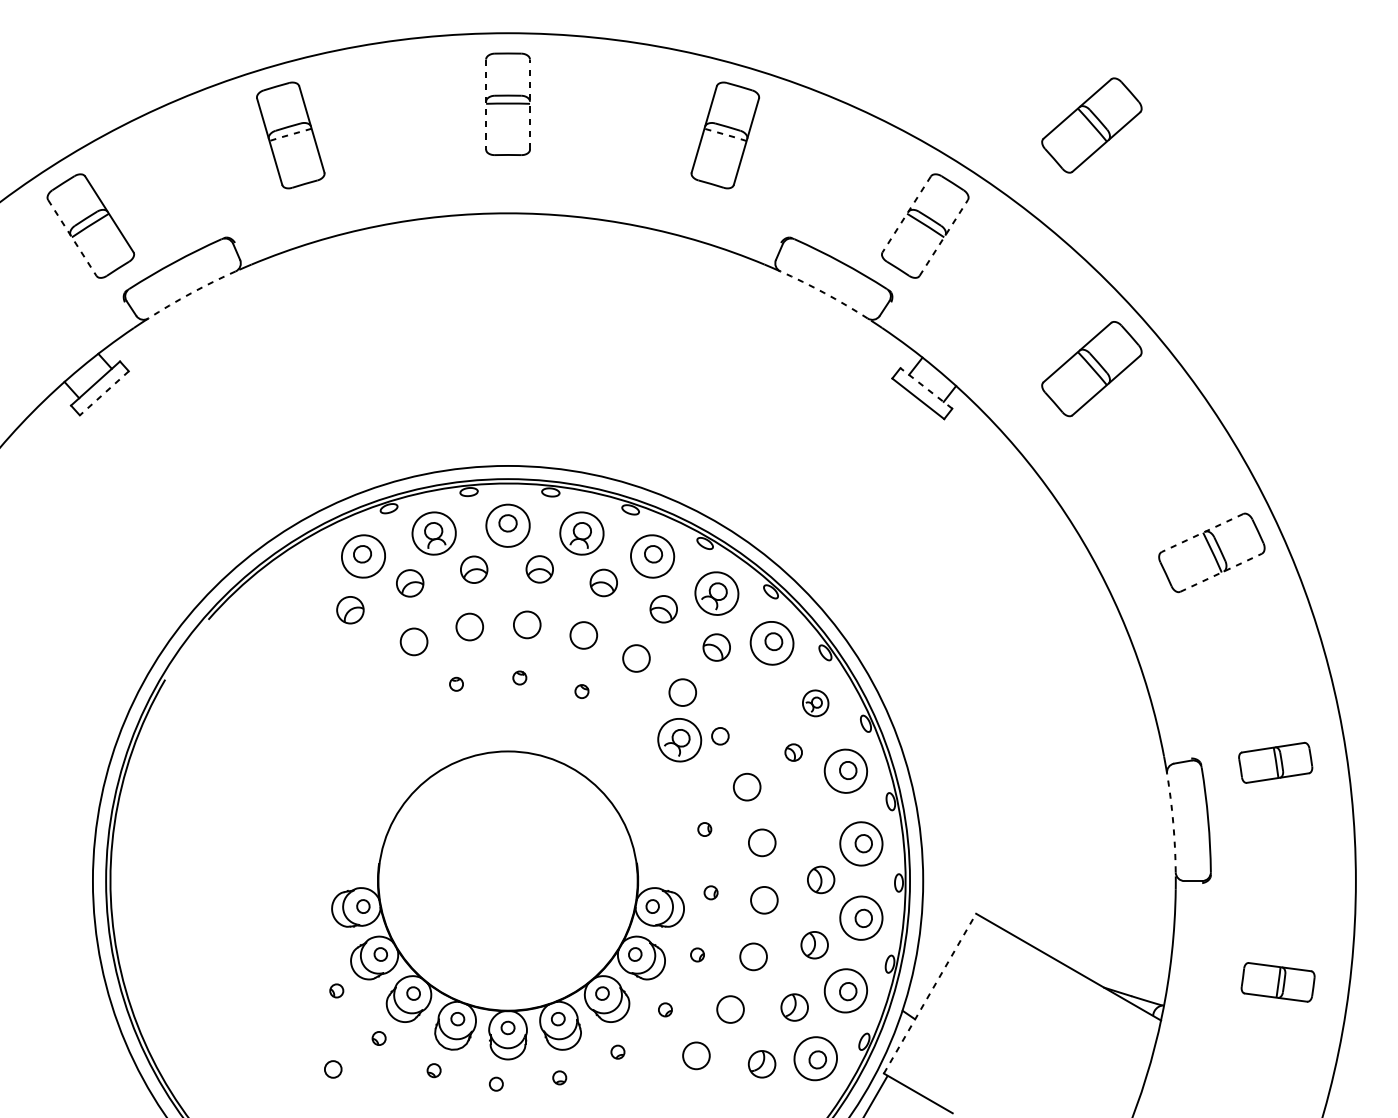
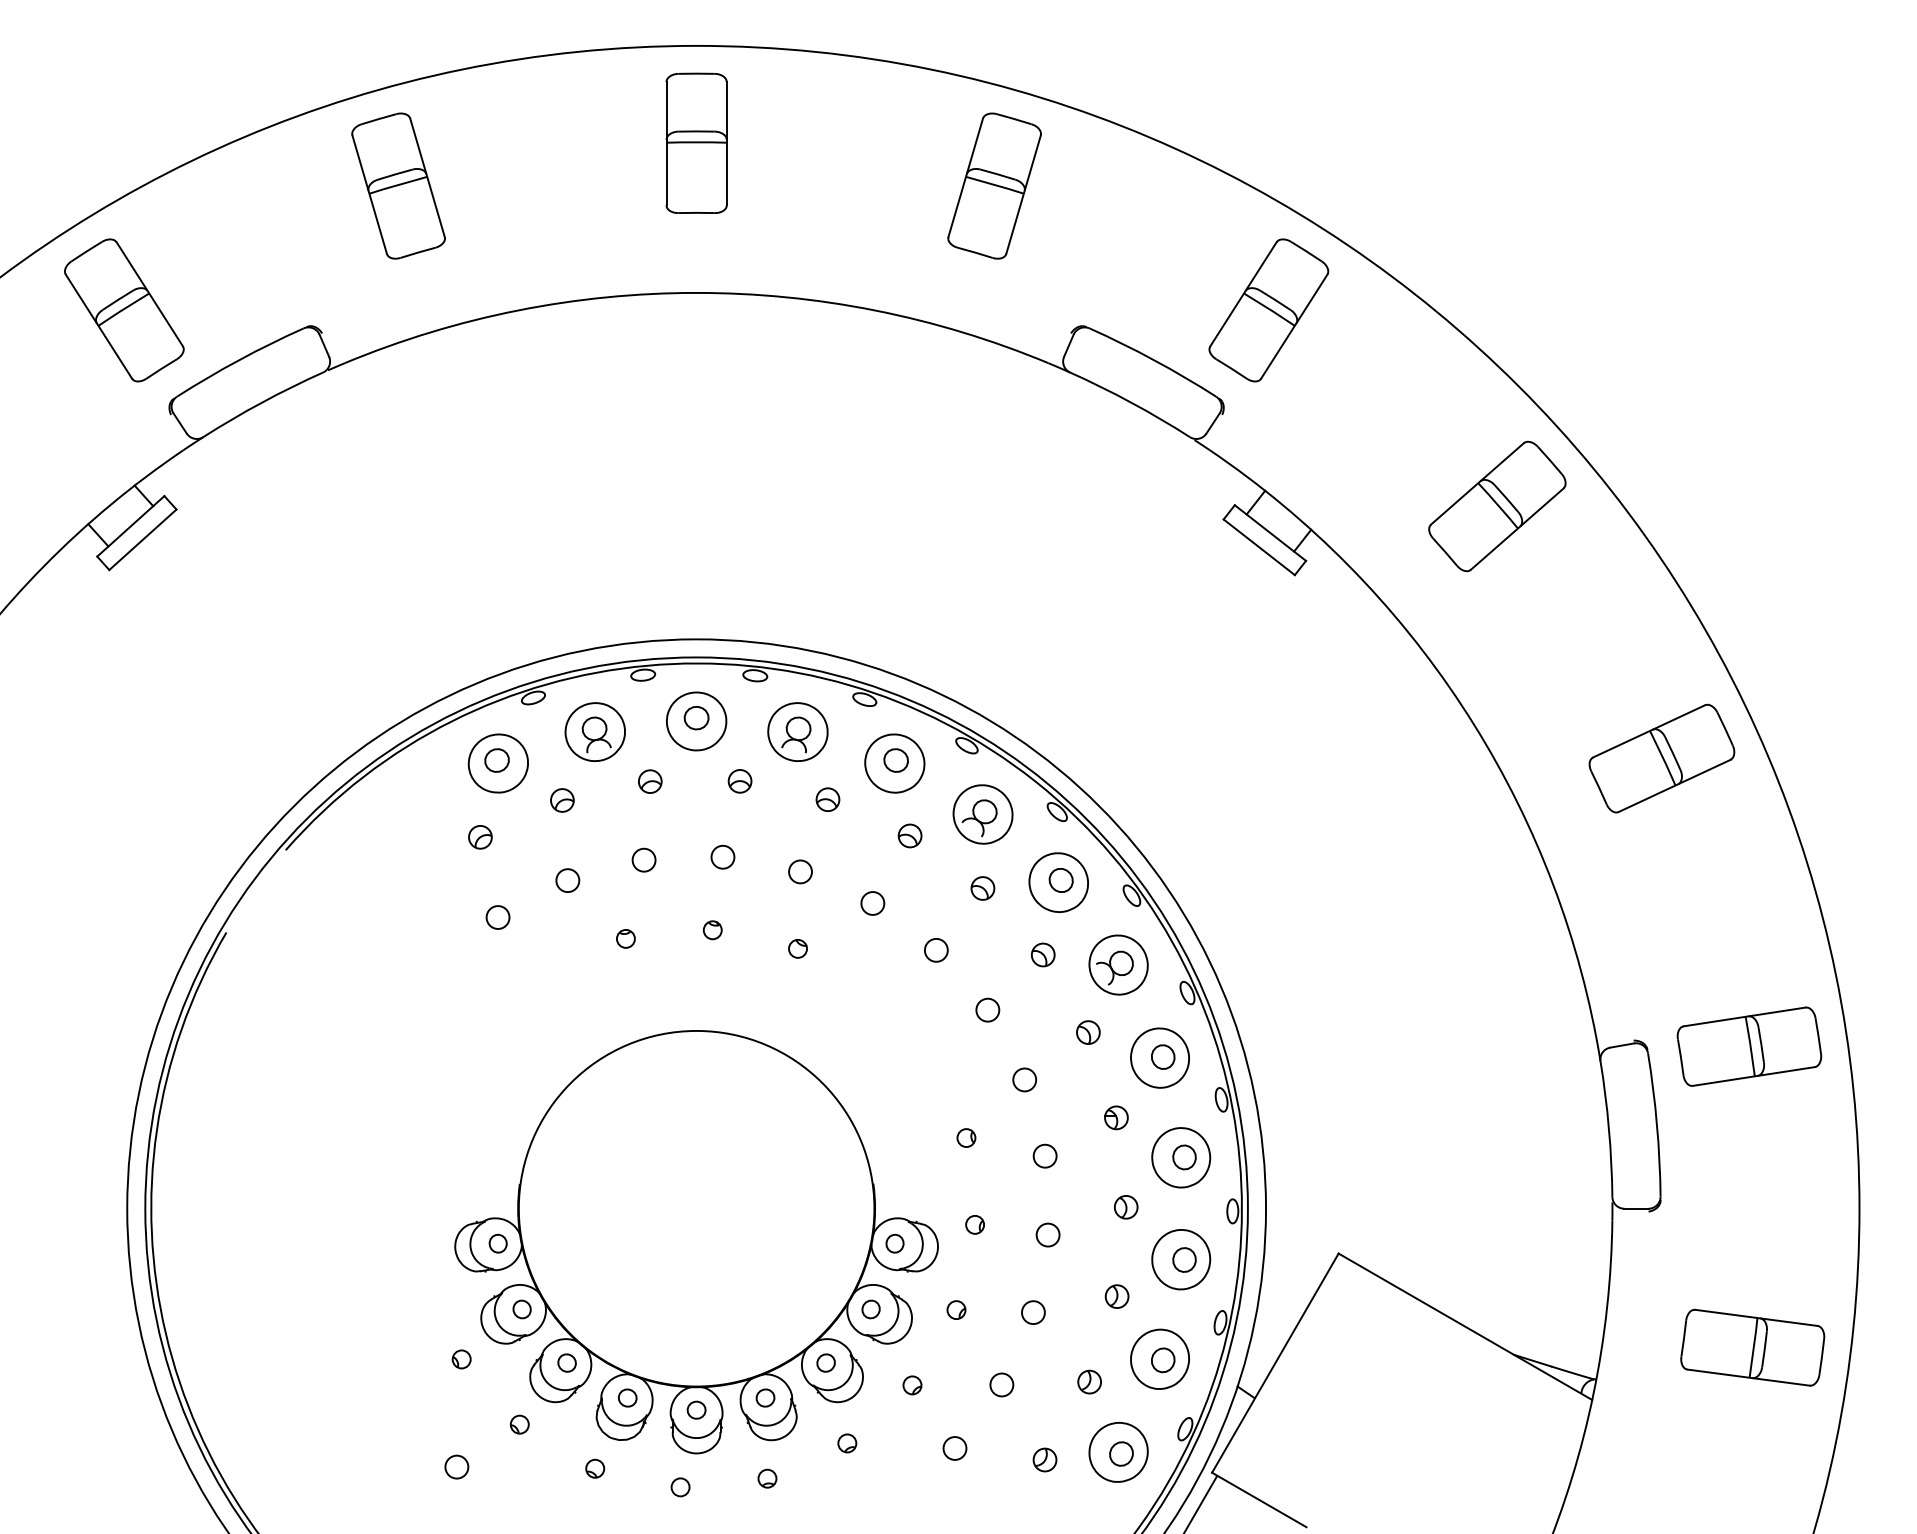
line: (486, 104) -> (666, 143), dashed -> solid
line: (529, 104) -> (726, 143), dashed -> solid
part: (1091, 125) -> (1497, 172), removed
line: (289, 135) -> (397, 185), dashed -> solid
line: (725, 135) -> (995, 185), dashed -> solid
line: (906, 214) -> (1243, 294), dashed -> solid
line: (71, 237) -> (98, 326), dashed -> solid
line: (943, 237) -> (1294, 326), dashed -> solid
arc: (190, 293) -> (261, 402), dashed -> solid
arc: (825, 293) -> (1131, 402), dashed -> solid
line: (926, 388) -> (1270, 532), dashed -> solid
line: (104, 393) -> (142, 540), dashed -> solid
line: (1202, 533) -> (1649, 731), dashed -> solid
part: (474, 569) -> (650, 781), size x0.62
part: (539, 569) -> (739, 781), size x0.62
line: (1221, 572) -> (1674, 785), dashed -> solid
part: (603, 582) -> (827, 799), size x0.62
part: (410, 583) -> (562, 800), size x0.62
part: (663, 608) -> (909, 835), size x0.62
part: (350, 610) -> (480, 837), size x0.62
circle: (526, 624) -> (722, 856), size x0.62
circle: (469, 626) -> (643, 859), size x0.62
circle: (583, 635) -> (800, 871), size x0.62
circle: (413, 641) -> (567, 880), size x0.62
part: (716, 647) -> (982, 888), size x0.62
circle: (636, 658) -> (872, 903), size x0.62
circle: (362, 668) -> (497, 917), added
circle: (682, 692) -> (936, 950), size x0.62
part: (760, 695) -> (1043, 954), added
part: (815, 702) -> (1118, 964), size x1.67
part: (679, 740) -> (931, 1015), removed
part: (1275, 762) -> (1749, 1046), size x1.43
circle: (747, 786) -> (1024, 1079), size x0.62
part: (814, 814) -> (1116, 1117), added
arc: (1172, 822) -> (1608, 1128), dashed -> solid
circle: (761, 842) -> (1044, 1155), size x0.62
part: (821, 880) -> (1126, 1207), size x0.62
circle: (763, 899) -> (1047, 1234), size x0.62
part: (814, 945) -> (1116, 1296), size x0.62
circle: (753, 956) -> (1033, 1312), size x0.62
part: (1277, 982) -> (1752, 1347), size x1.43
line: (930, 993) -> (1275, 1363), dashed -> solid
part: (794, 1007) -> (1089, 1381), size x0.62
circle: (730, 1009) -> (1001, 1384), size x0.62
circle: (696, 1055) -> (954, 1448), size x0.62
part: (761, 1063) -> (1044, 1459), size x0.62

